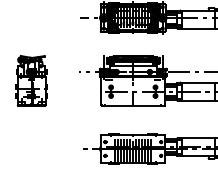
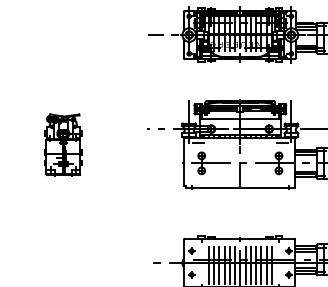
part: (31, 80) -> (63, 143), size x0.7

